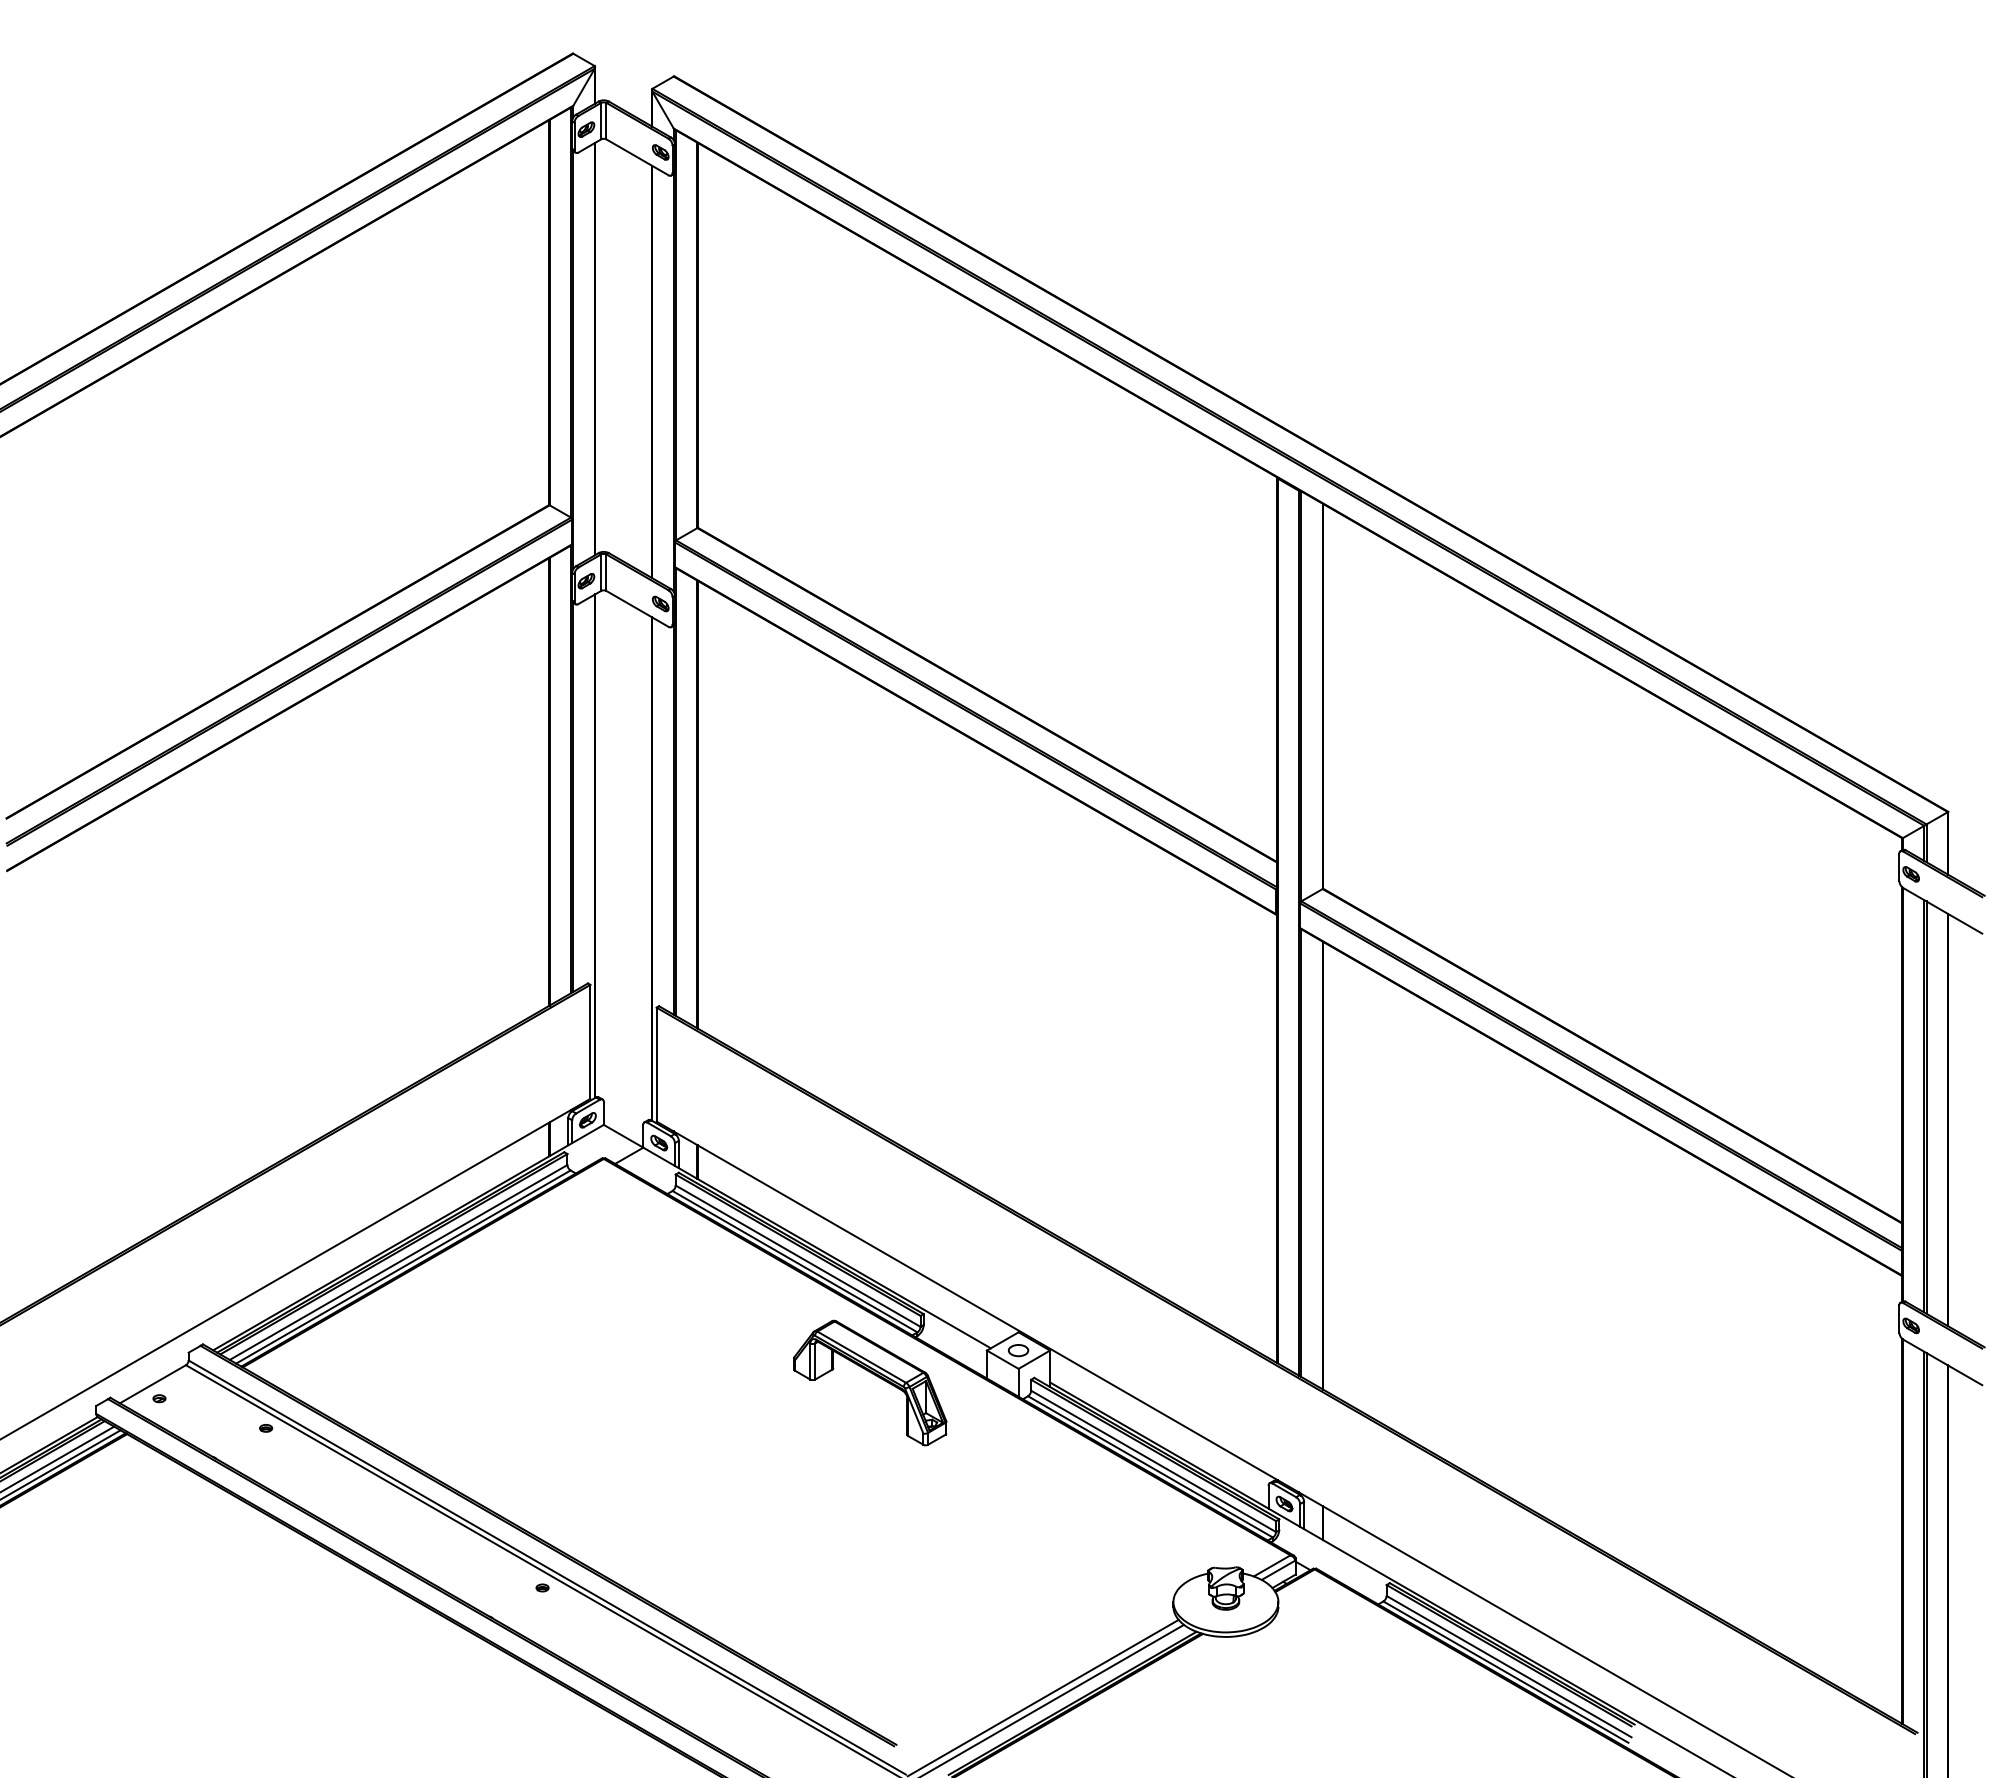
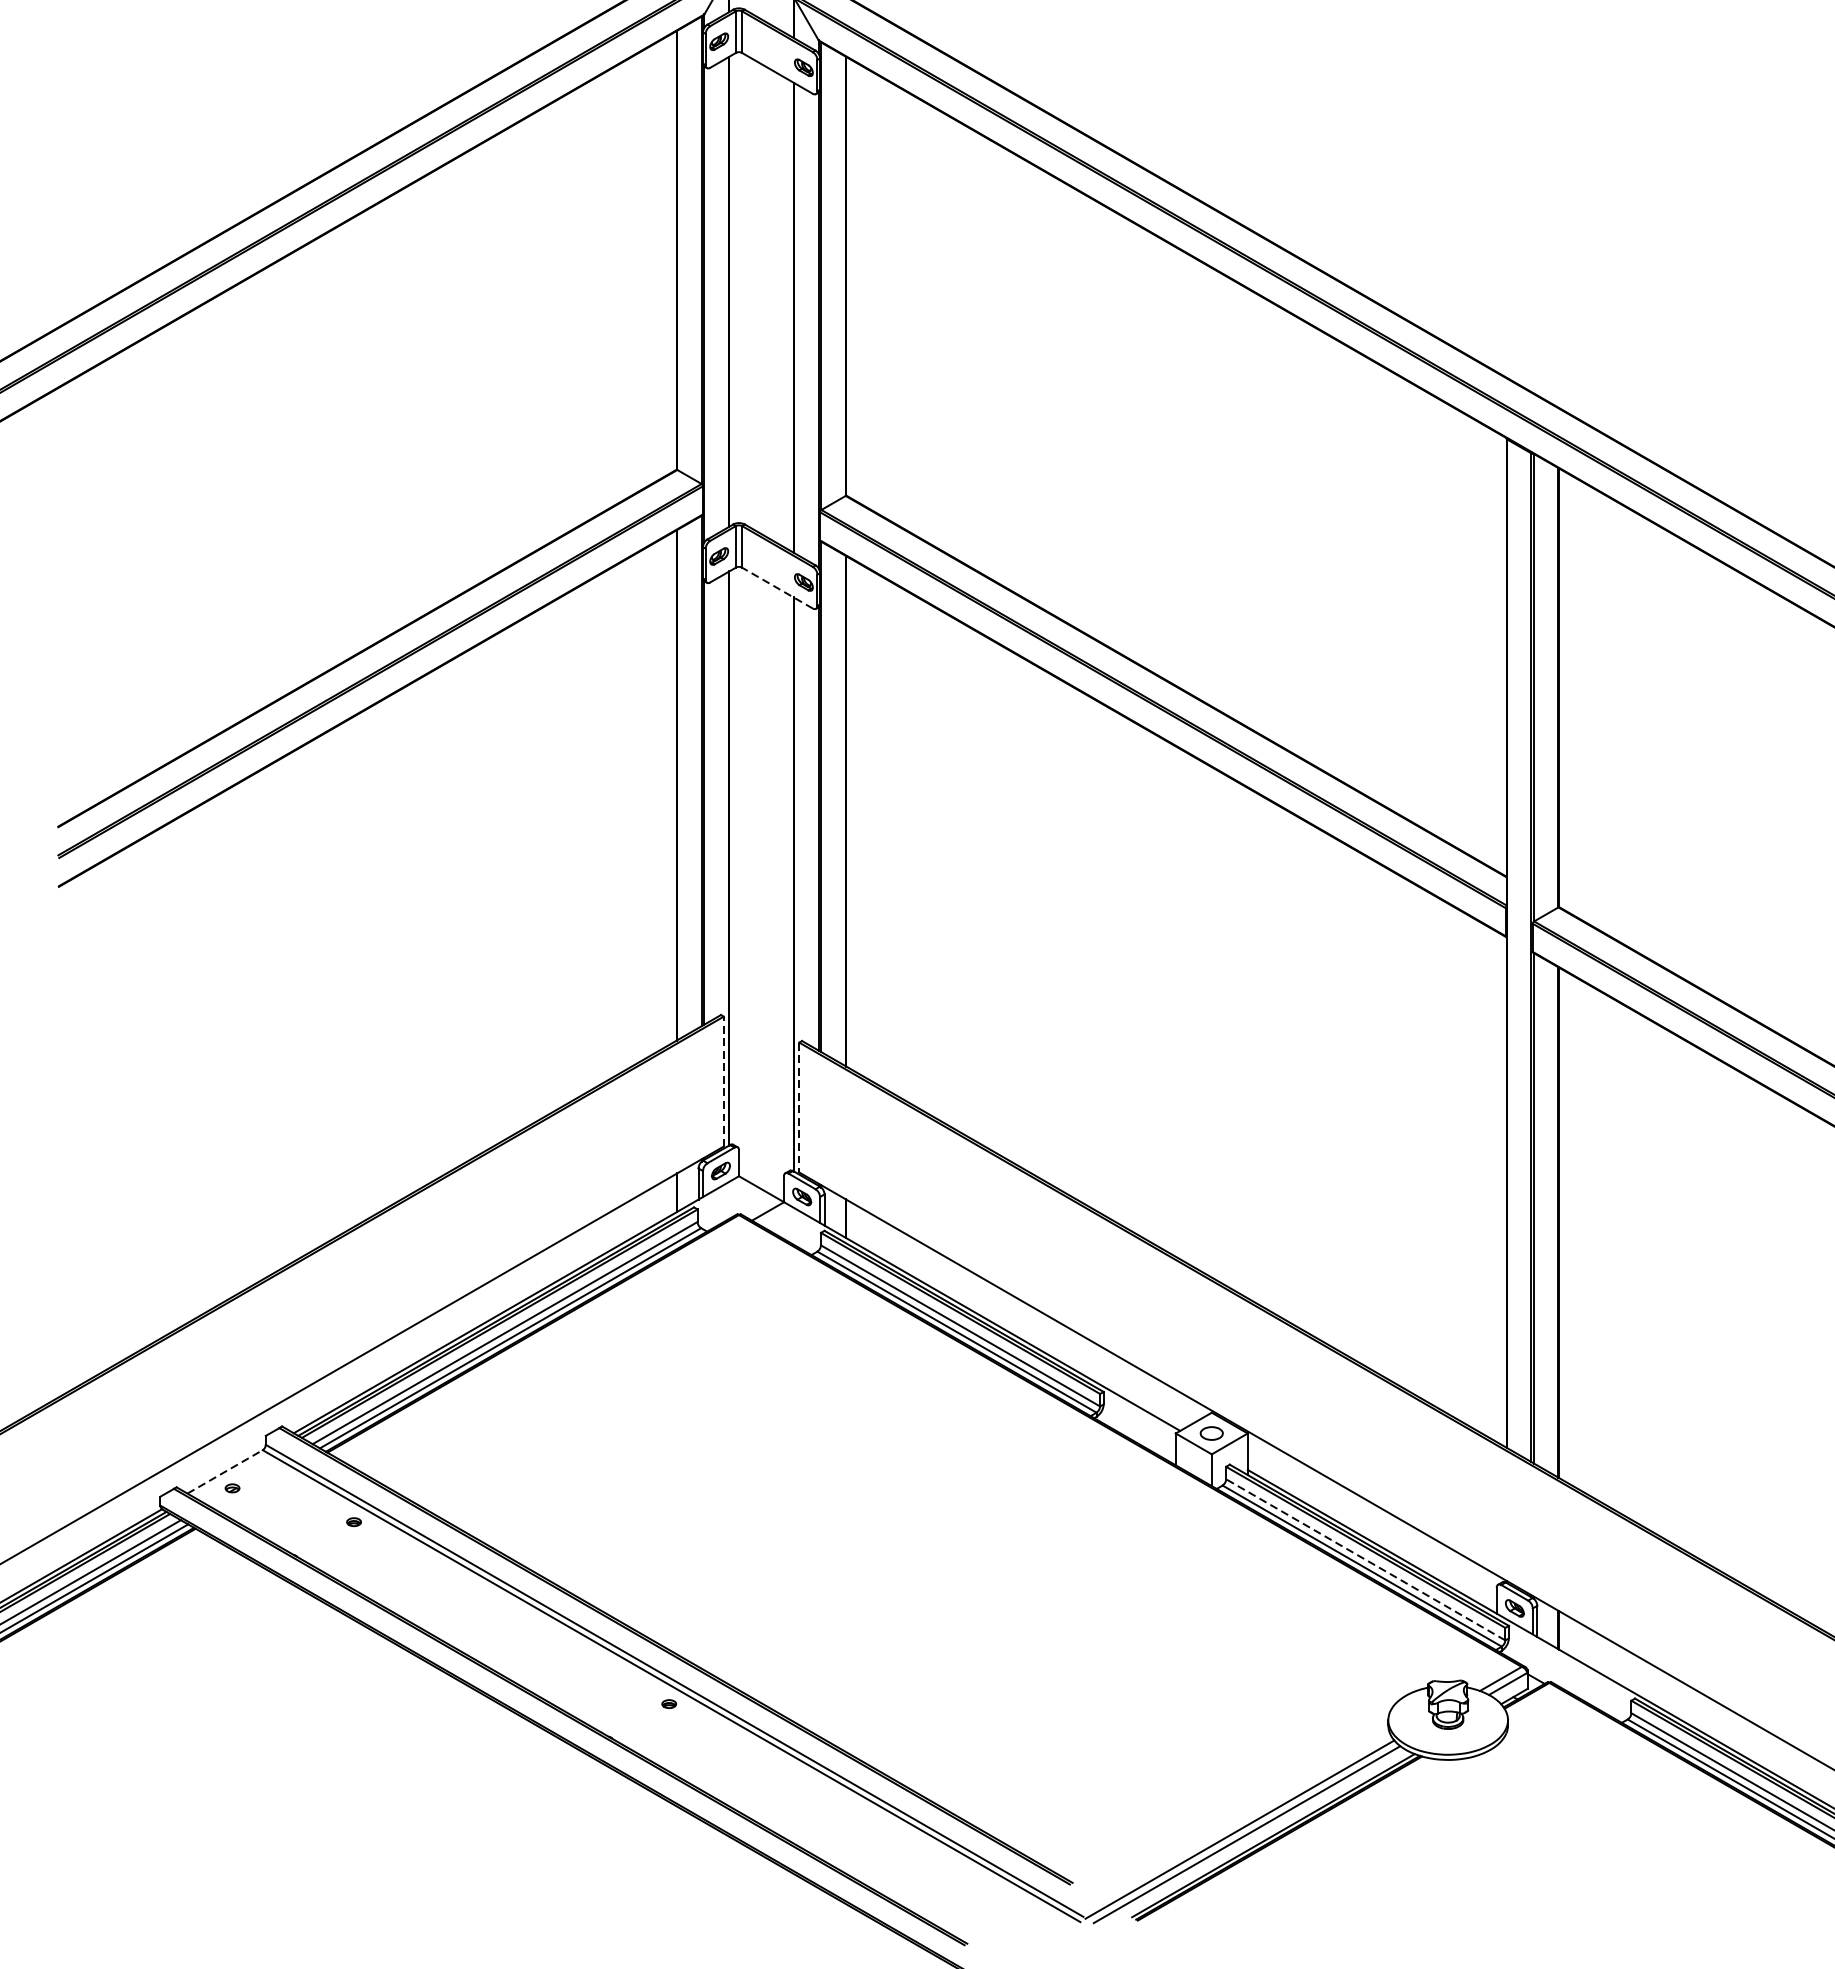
line: (637, 608) -> (777, 587), solid -> dashed
line: (590, 1041) -> (723, 1081), solid -> dashed
line: (656, 1064) -> (799, 1107), solid -> dashed
part: (874, 1375) -> (1047, 1461), removed
line: (153, 1383) -> (225, 1471), solid -> dashed
line: (1153, 1461) -> (1365, 1559), solid -> dashed

